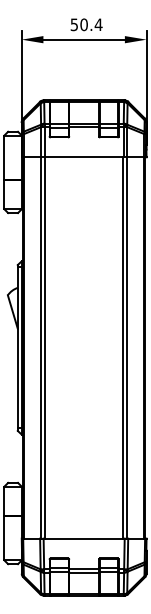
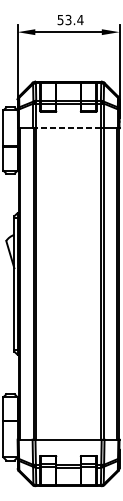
text: (83, 24) -> (68, 19), 50.4 -> 53.4
line: (84, 157) -> (68, 128), solid -> dashed

